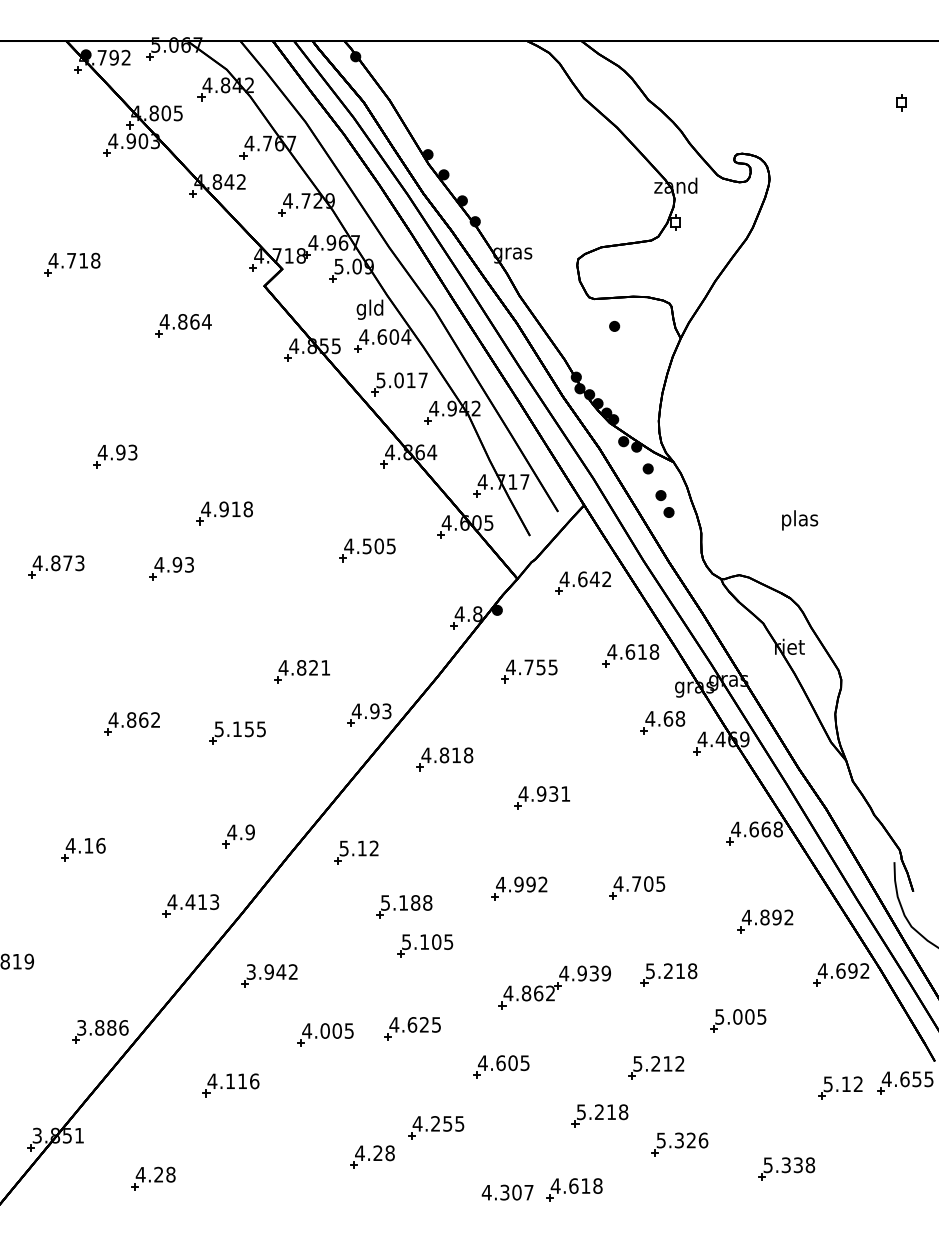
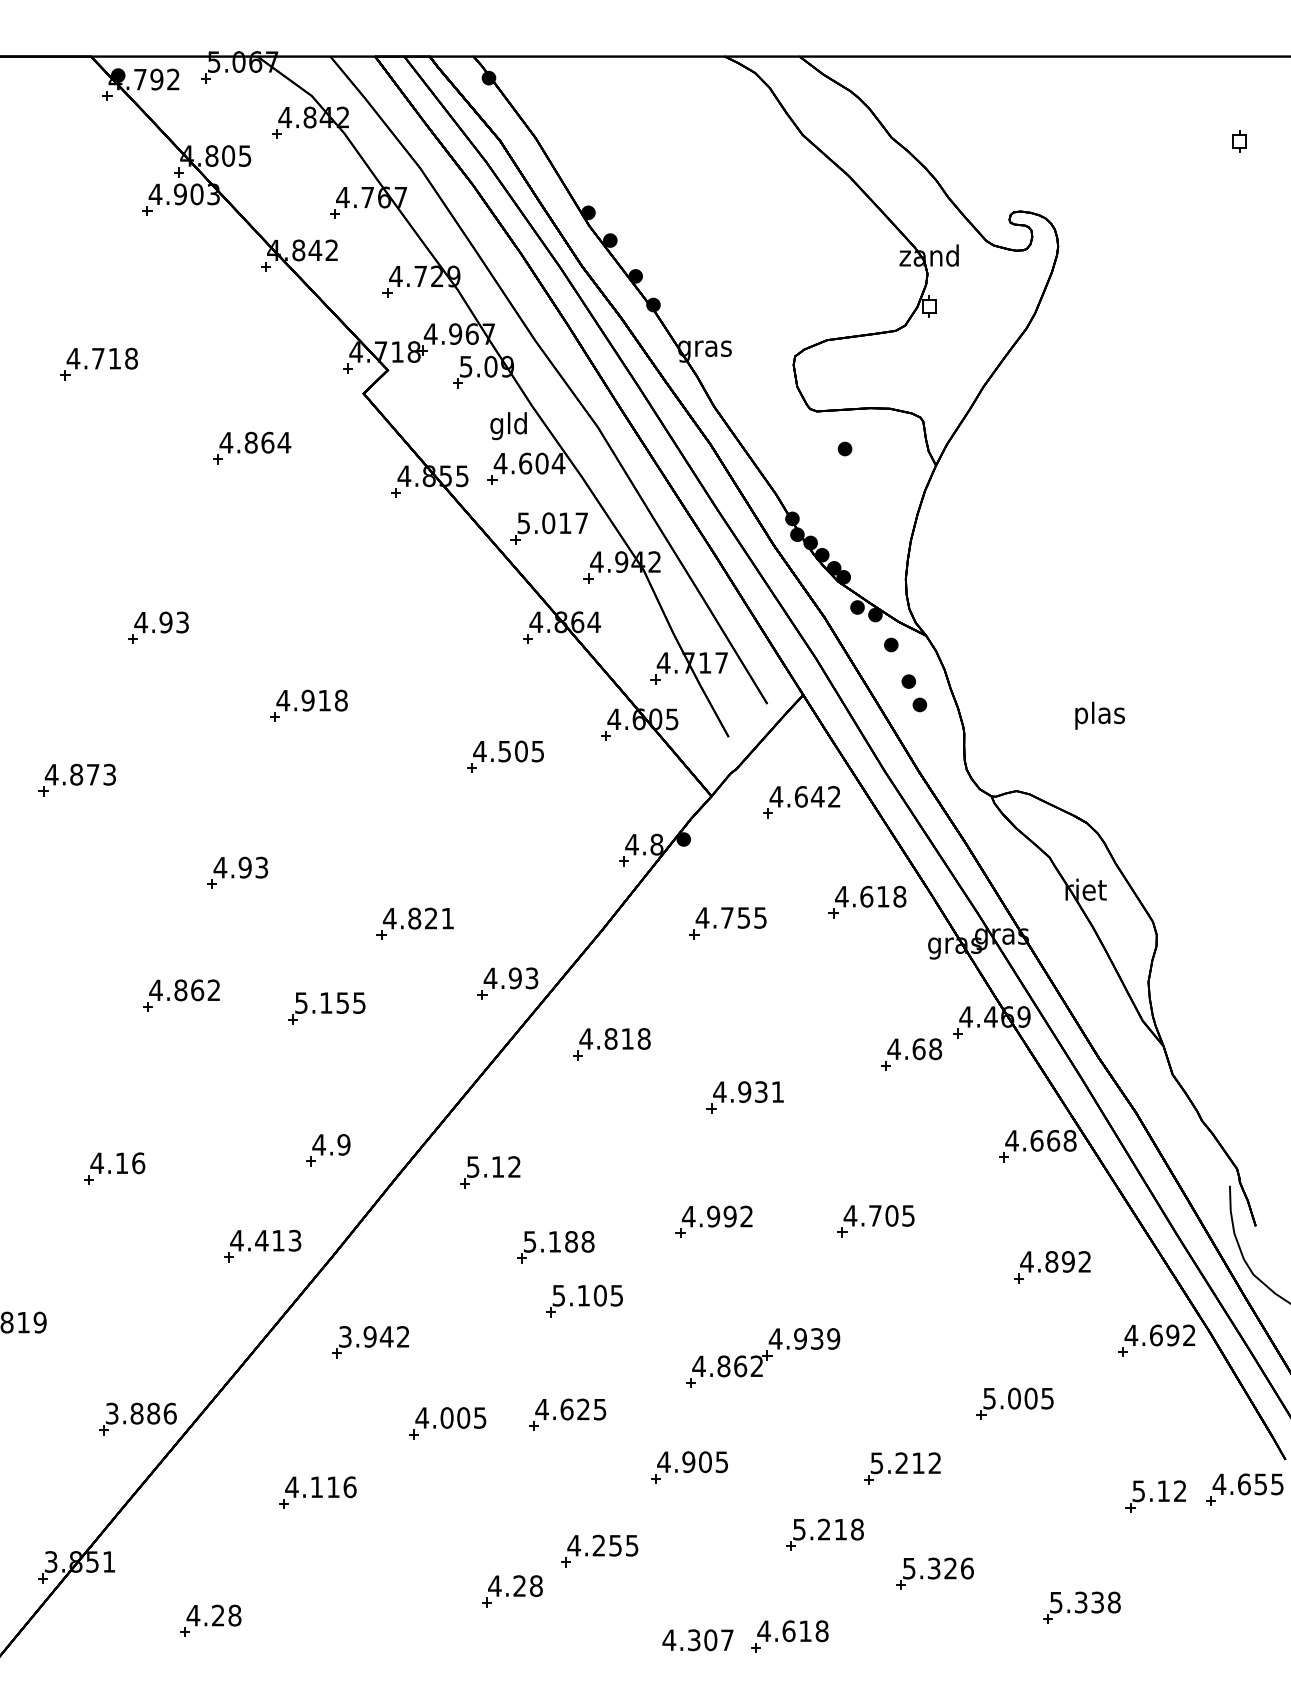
part: (171, 568) -> (237, 872), moved
part: (662, 722) -> (910, 1054), moved
part: (668, 974) -> (919, 1340), removed
text: (500, 1063) -> (688, 1462), 4.605 -> 4.905

